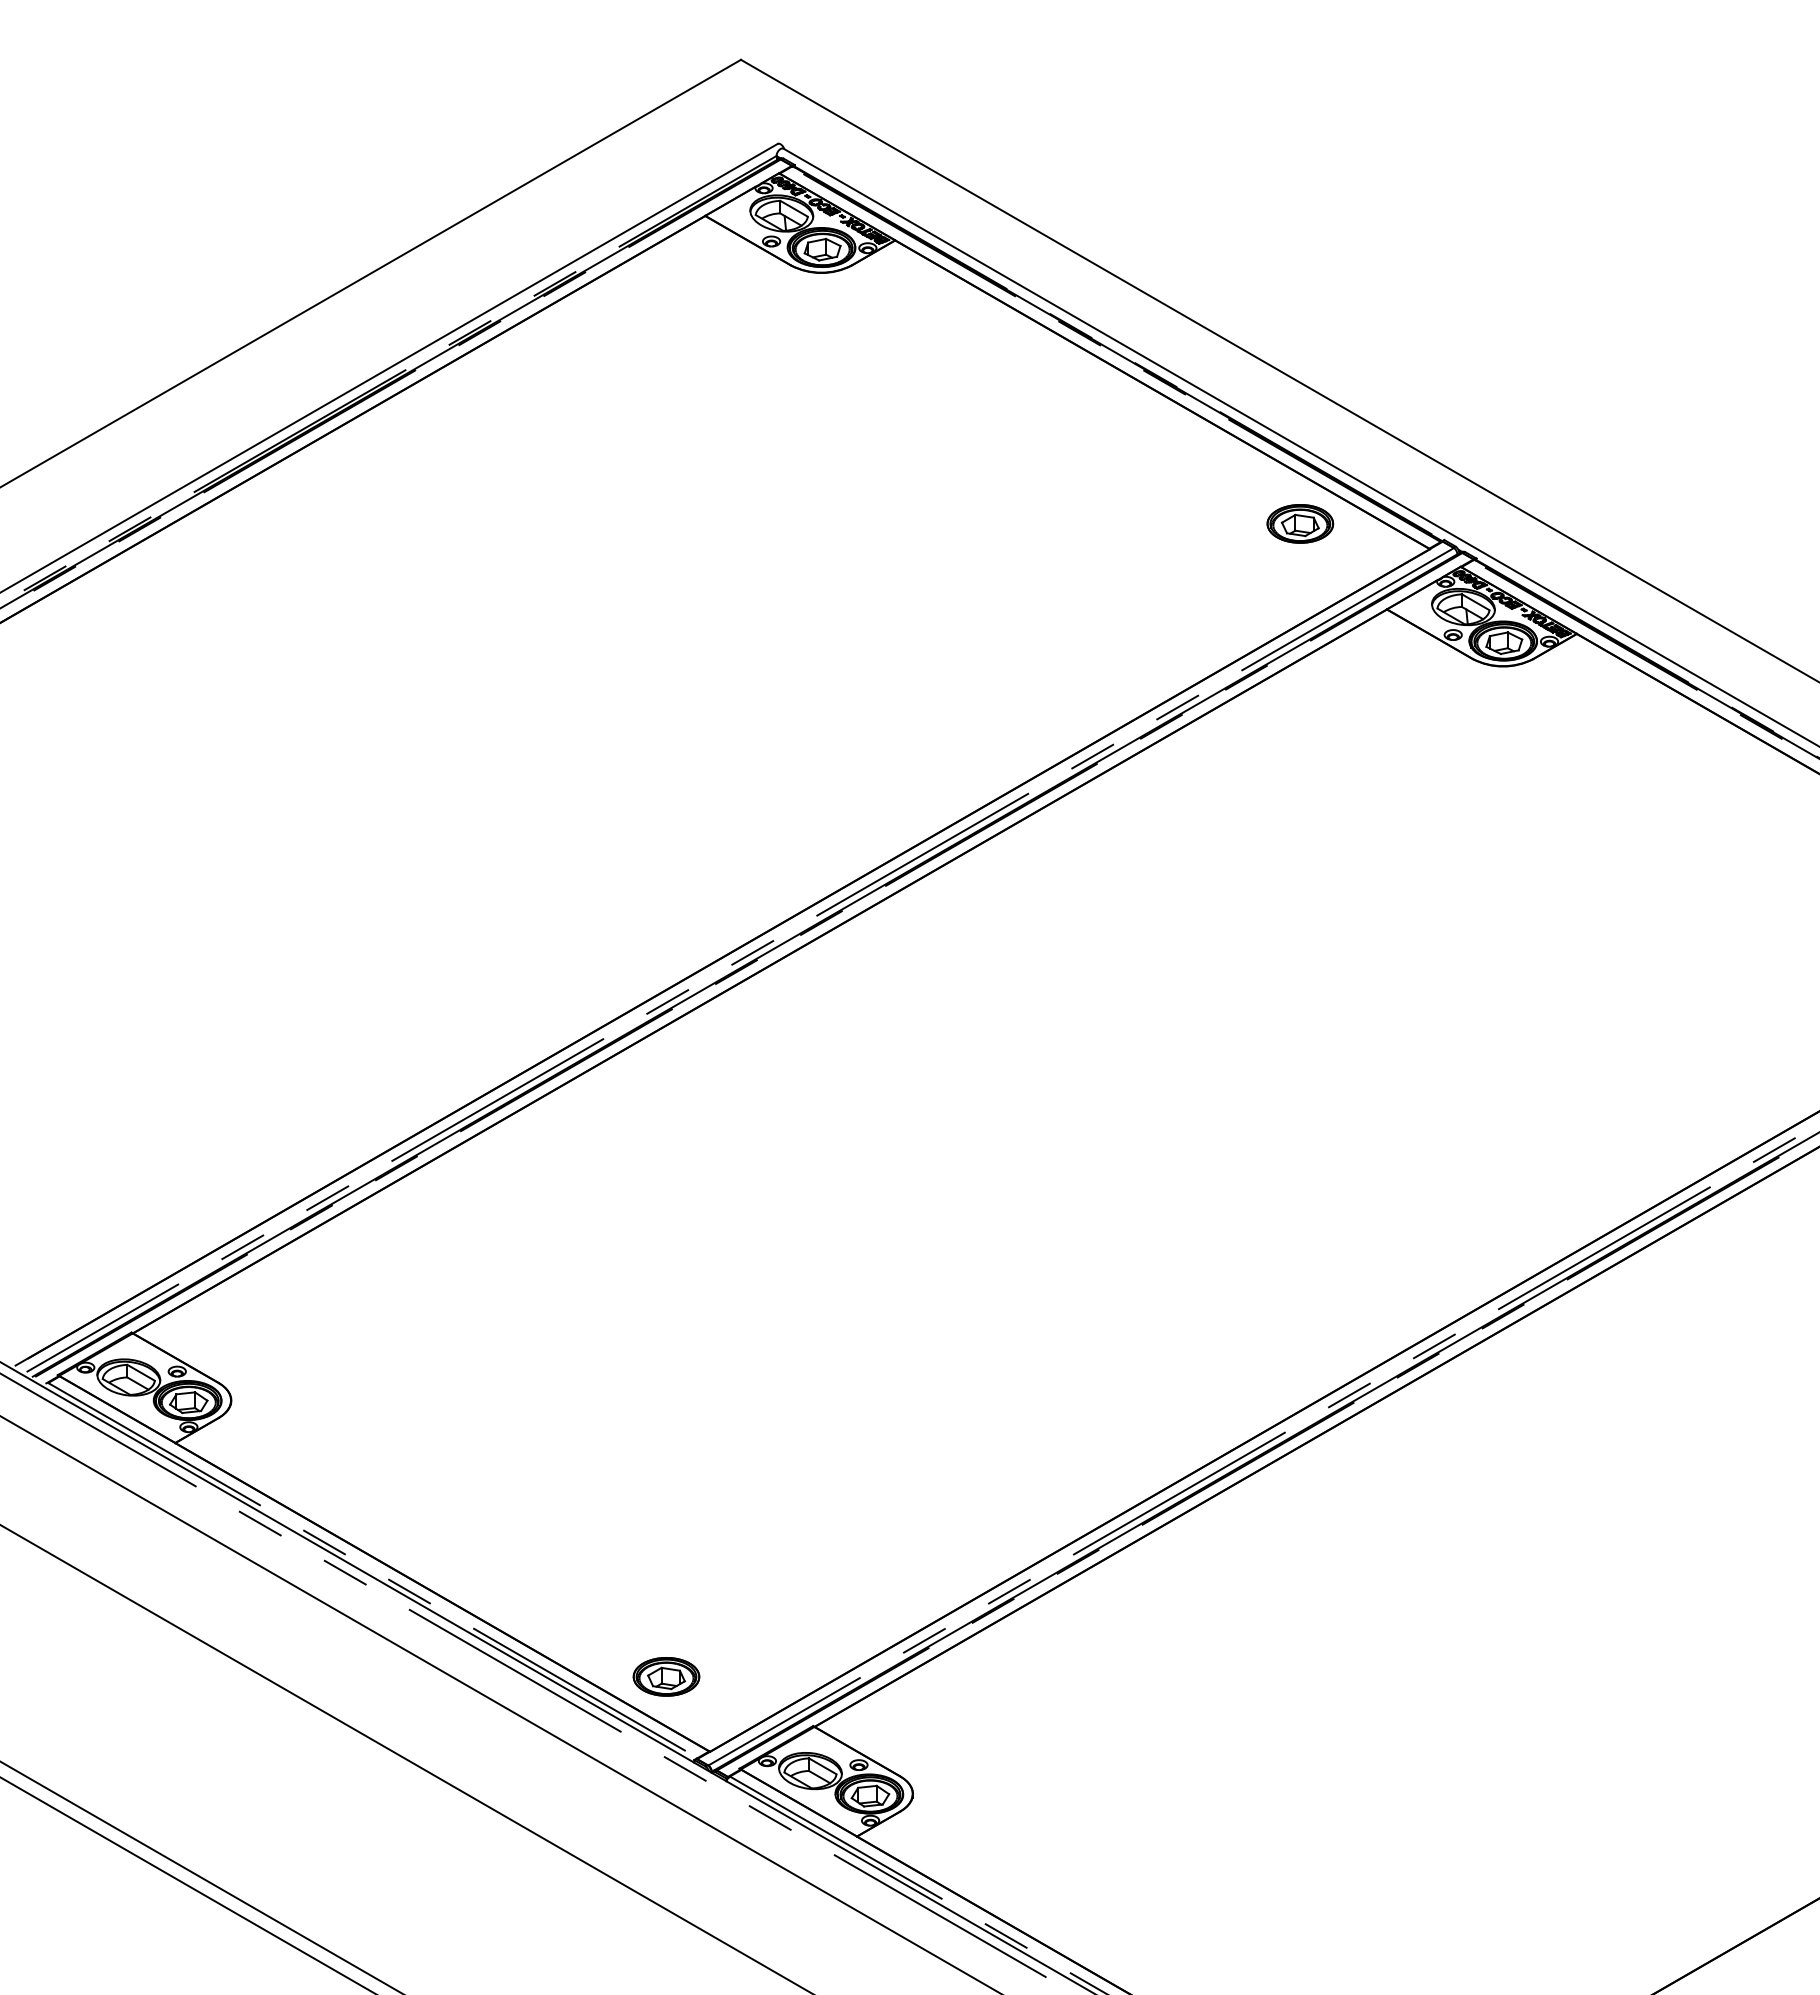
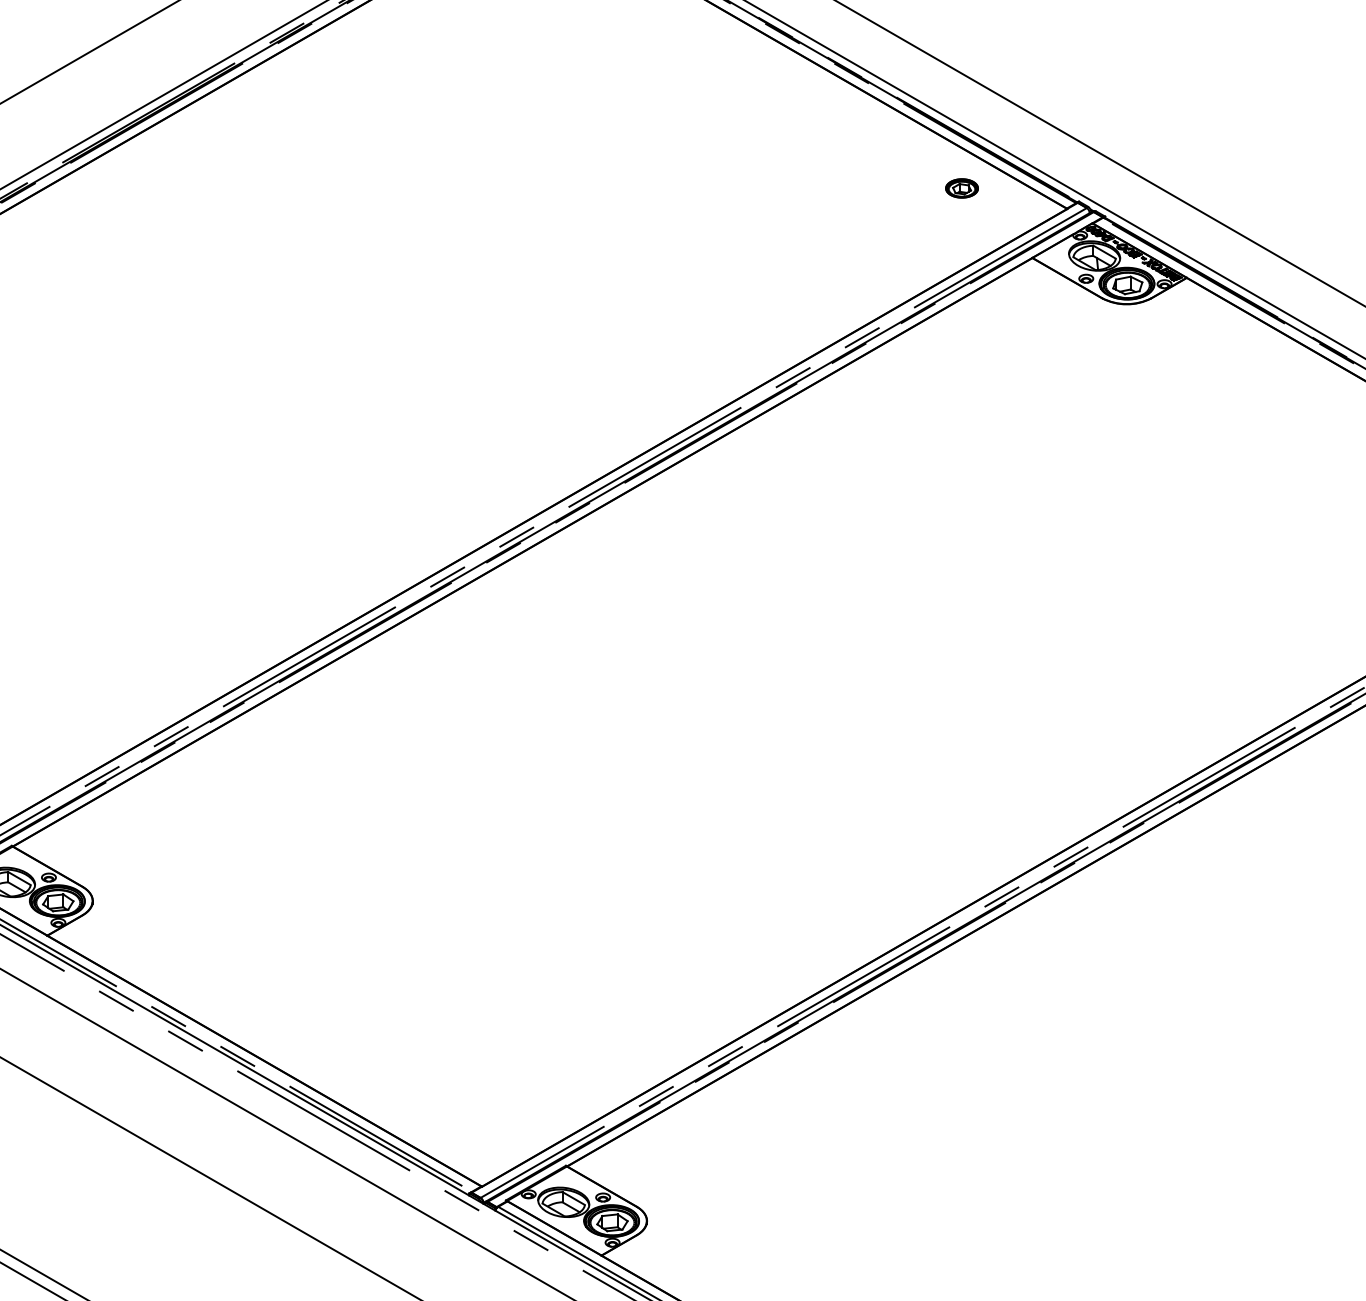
part: (1300, 523) -> (962, 188), size x0.6
part: (666, 1676) -> (446, 1125), removed

